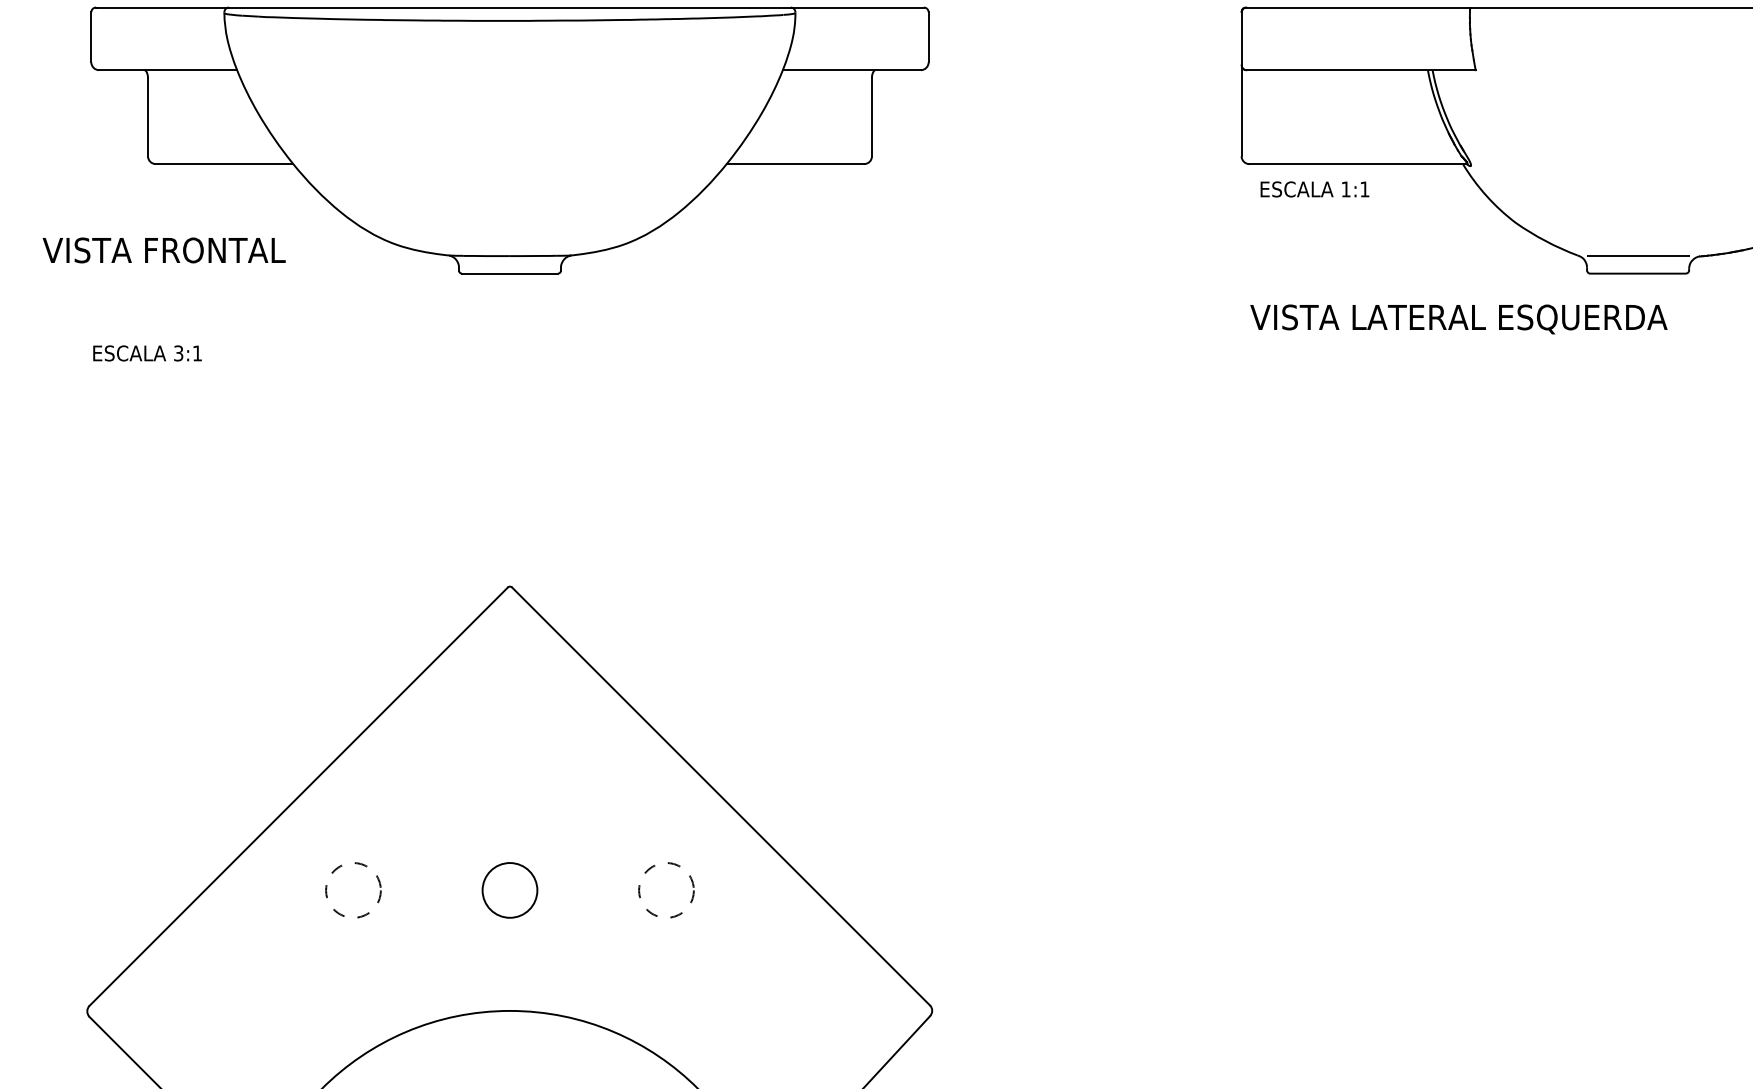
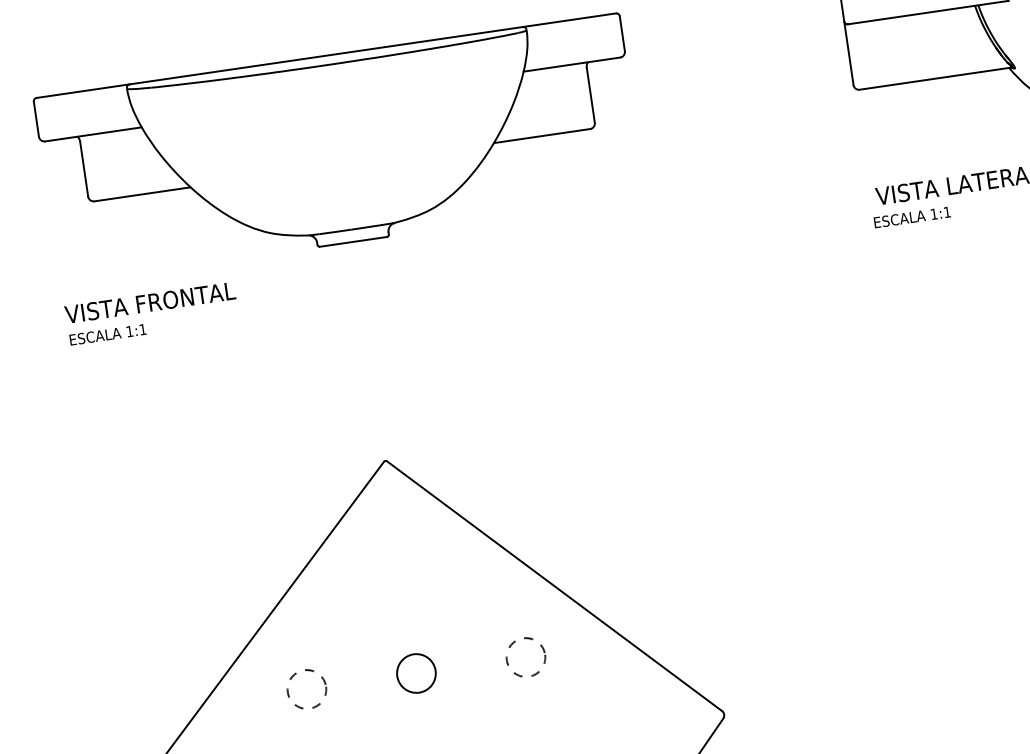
text: (1314, 189) -> (912, 217), moved
text: (163, 250) -> (149, 302), moved
text: (178, 353) -> (129, 331), 3:1 -> 1:1

